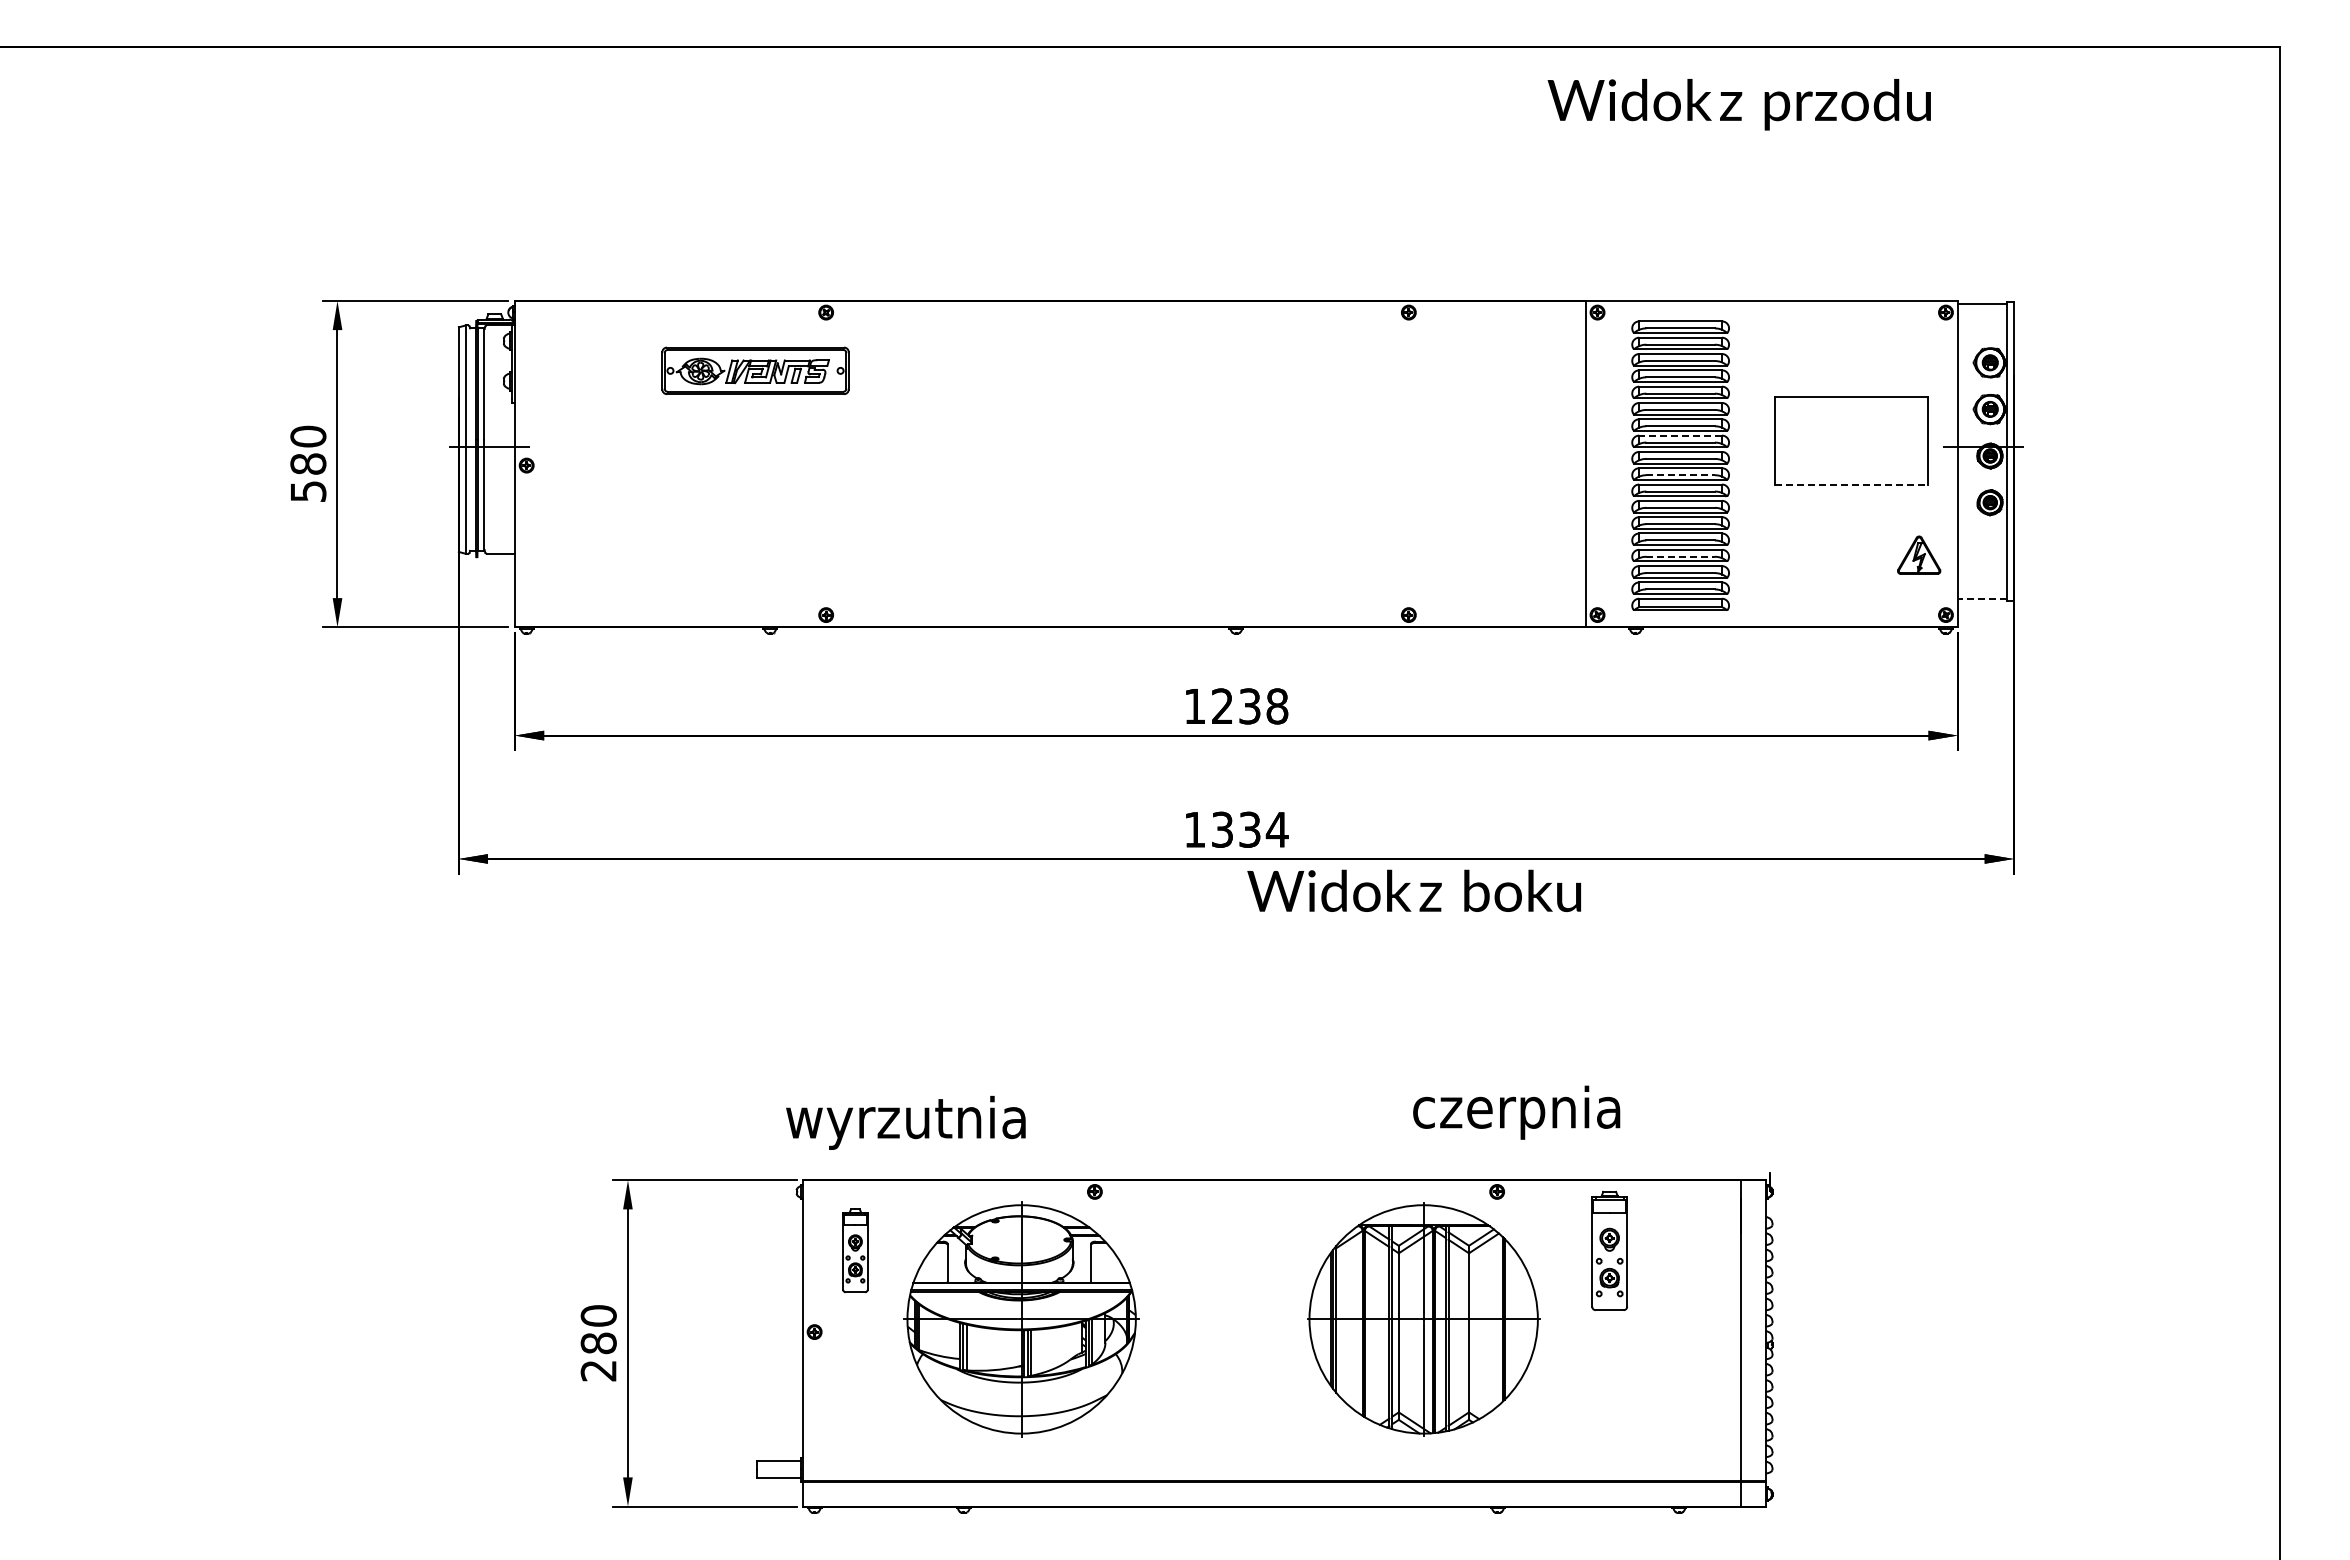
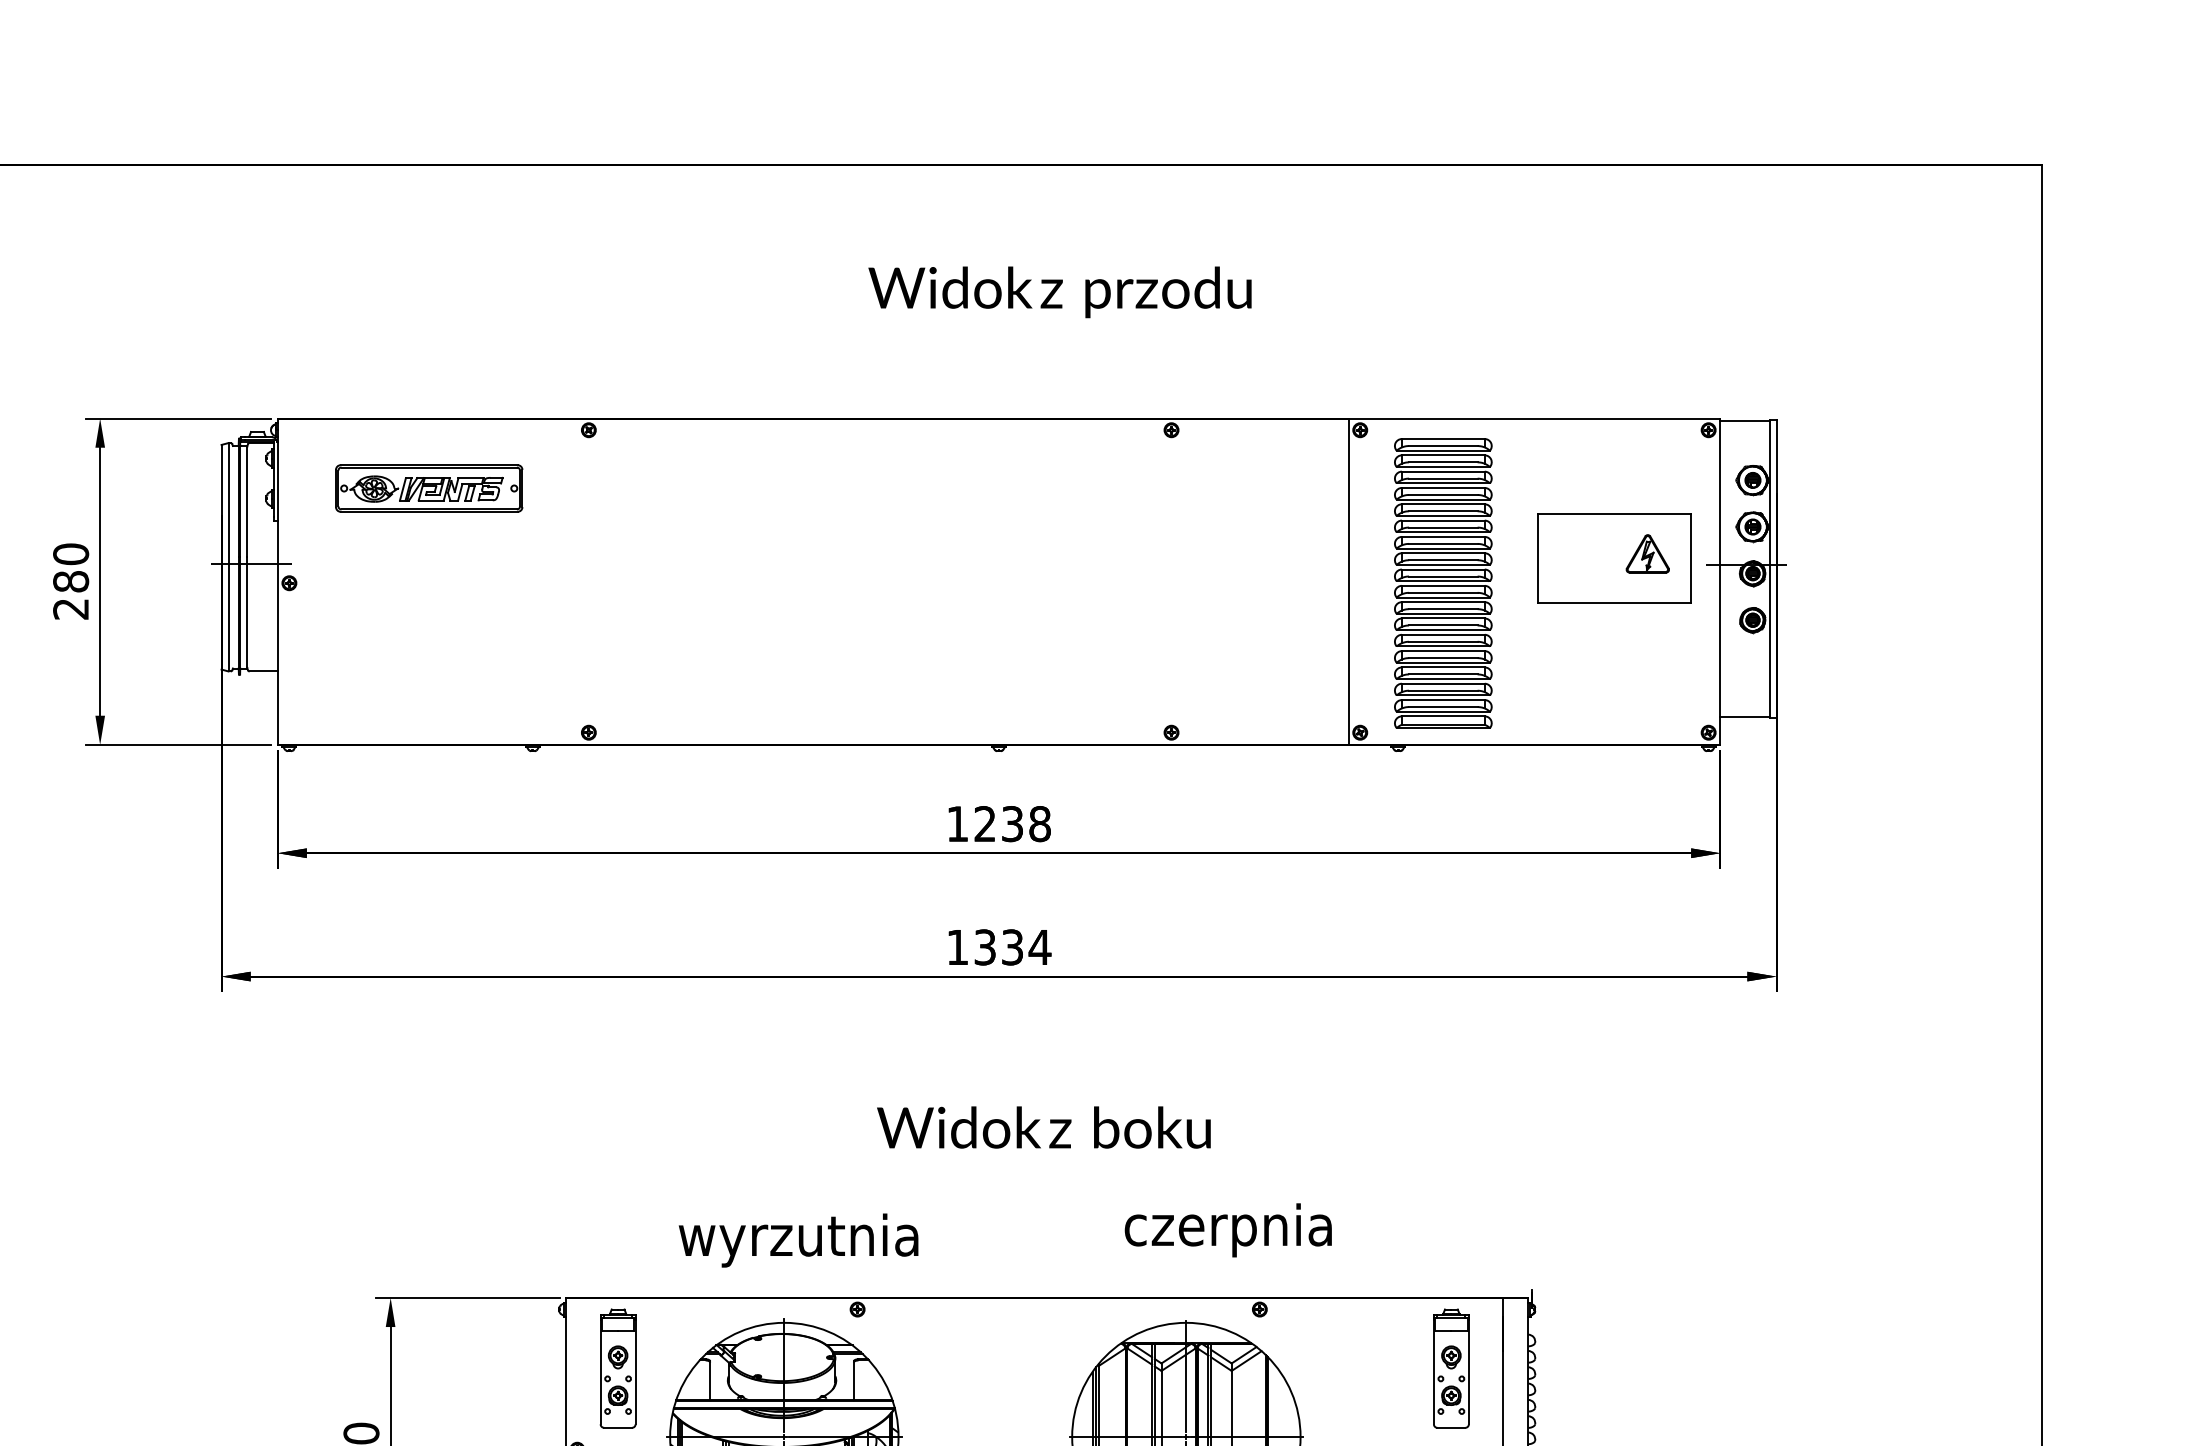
text: (1738, 104) -> (1059, 292), moved
part: (755, 370) -> (429, 488), moved
line: (1680, 435) -> (1443, 553), dashed -> solid
line: (1681, 475) -> (1444, 593), dashed -> solid
line: (1851, 485) -> (1614, 603), dashed -> solid
text: (308, 491) -> (71, 609), 580 -> 280
part: (1919, 554) -> (1648, 553), moved
line: (1681, 556) -> (1444, 674), dashed -> solid
line: (1982, 599) -> (1745, 717), dashed -> solid
text: (1413, 890) -> (1043, 1127), moved
text: (1516, 1112) -> (1228, 1230), moved
text: (905, 1122) -> (798, 1240), moved
part: (855, 1250) -> (618, 1368), size x1.43
part: (1609, 1250) -> (1451, 1368), moved

